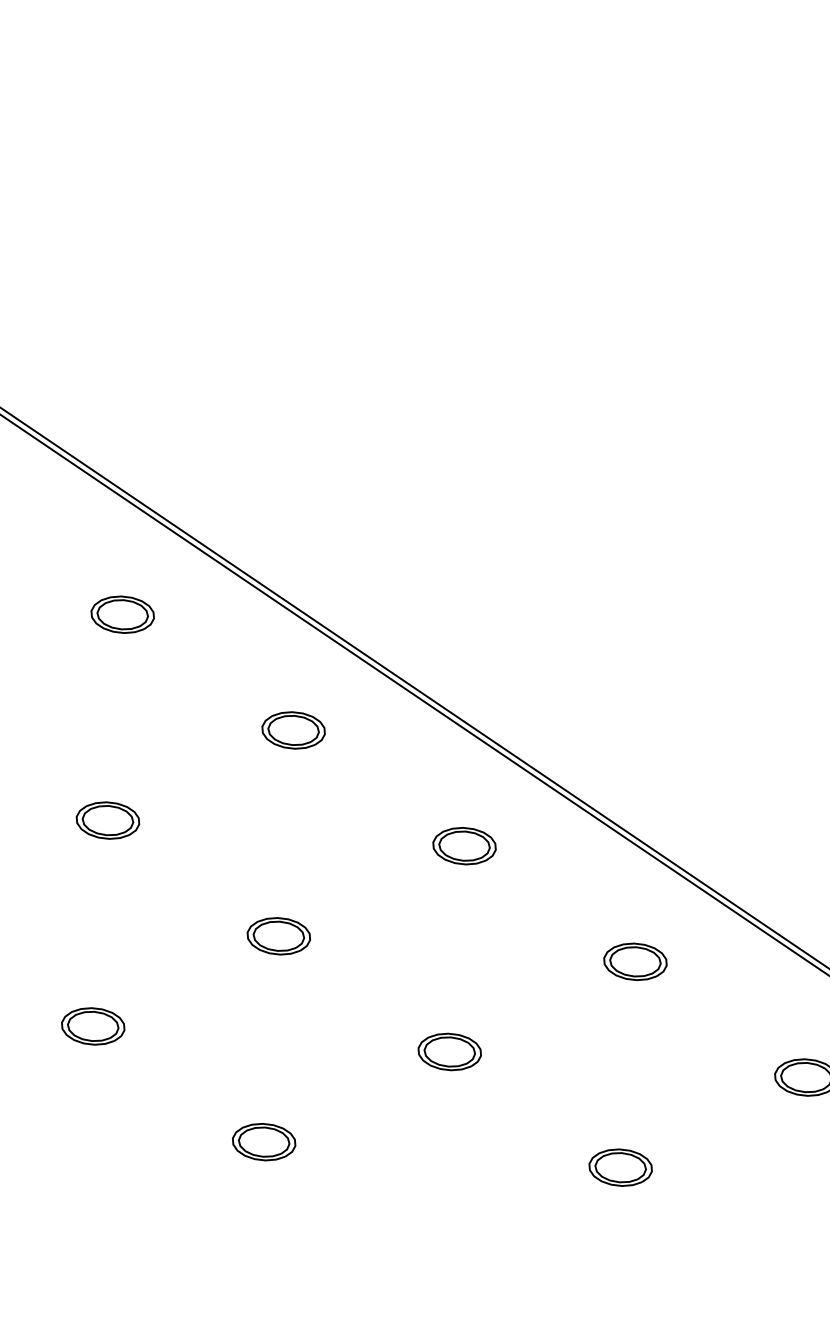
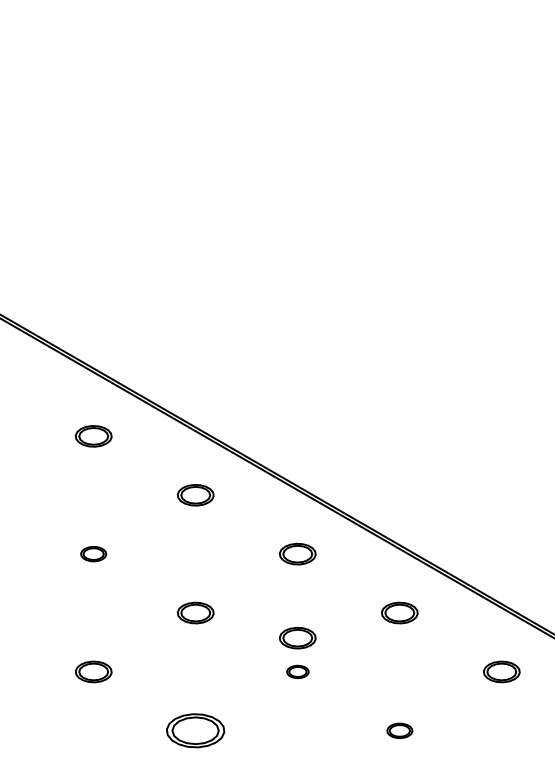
part: (107, 819) -> (93, 553), size x0.7
part: (453, 991) -> (297, 637), added
part: (449, 1051) -> (297, 671), size x0.6
part: (263, 1141) -> (195, 730), size x1.6
part: (620, 1167) -> (399, 730), size x0.7

